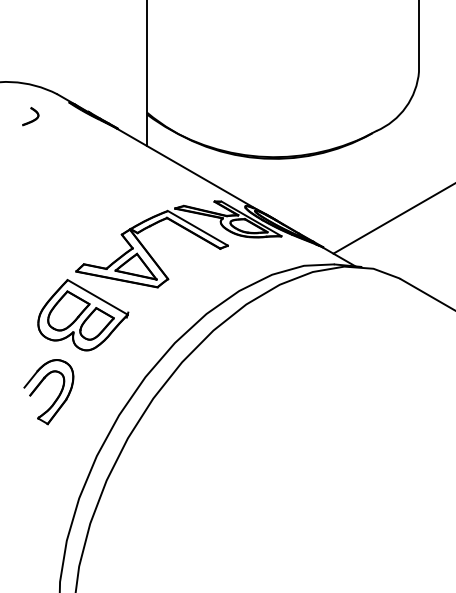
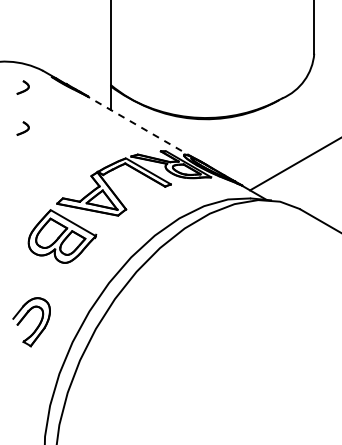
line: (185, 168) -> (139, 126), solid -> dashed
part: (29, 171) -> (22, 128), added
part: (56, 396) -> (37, 325), moved

